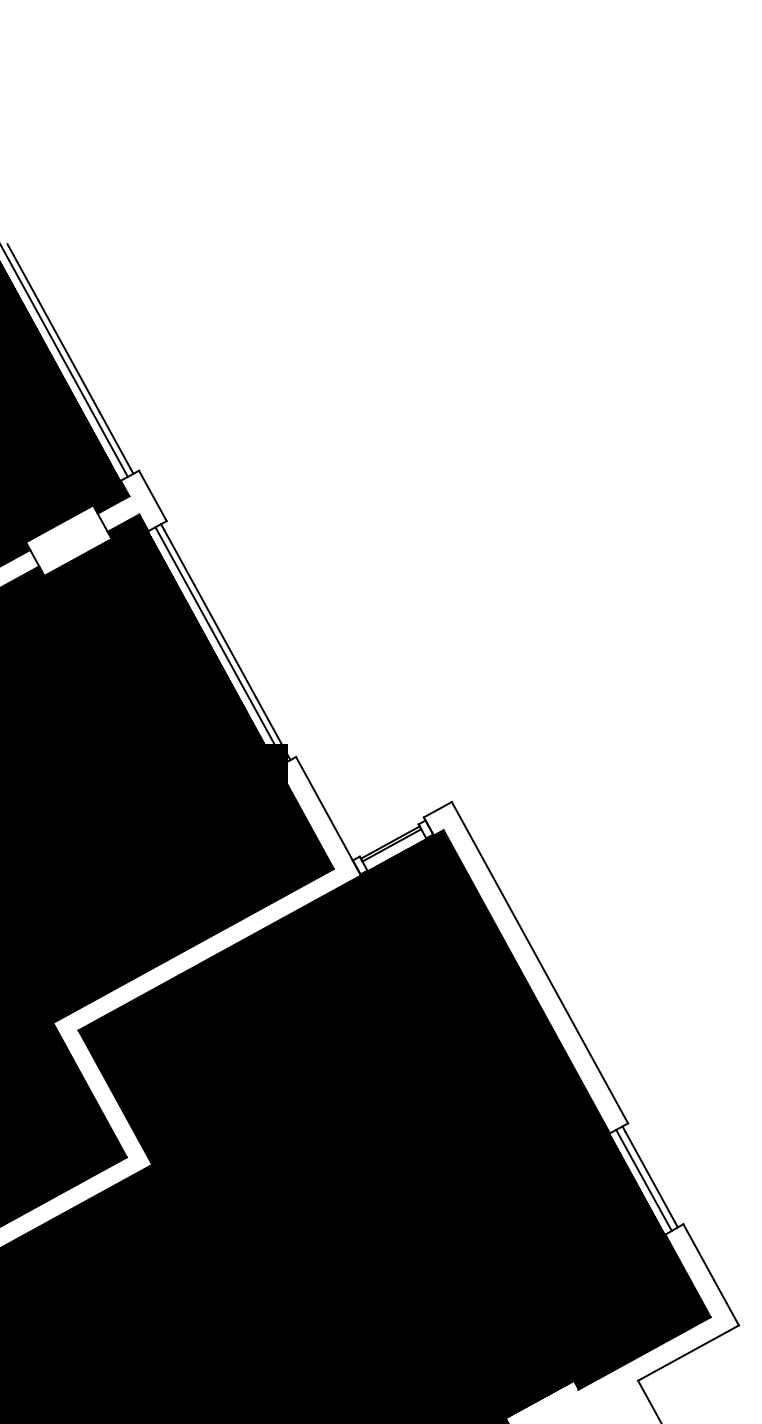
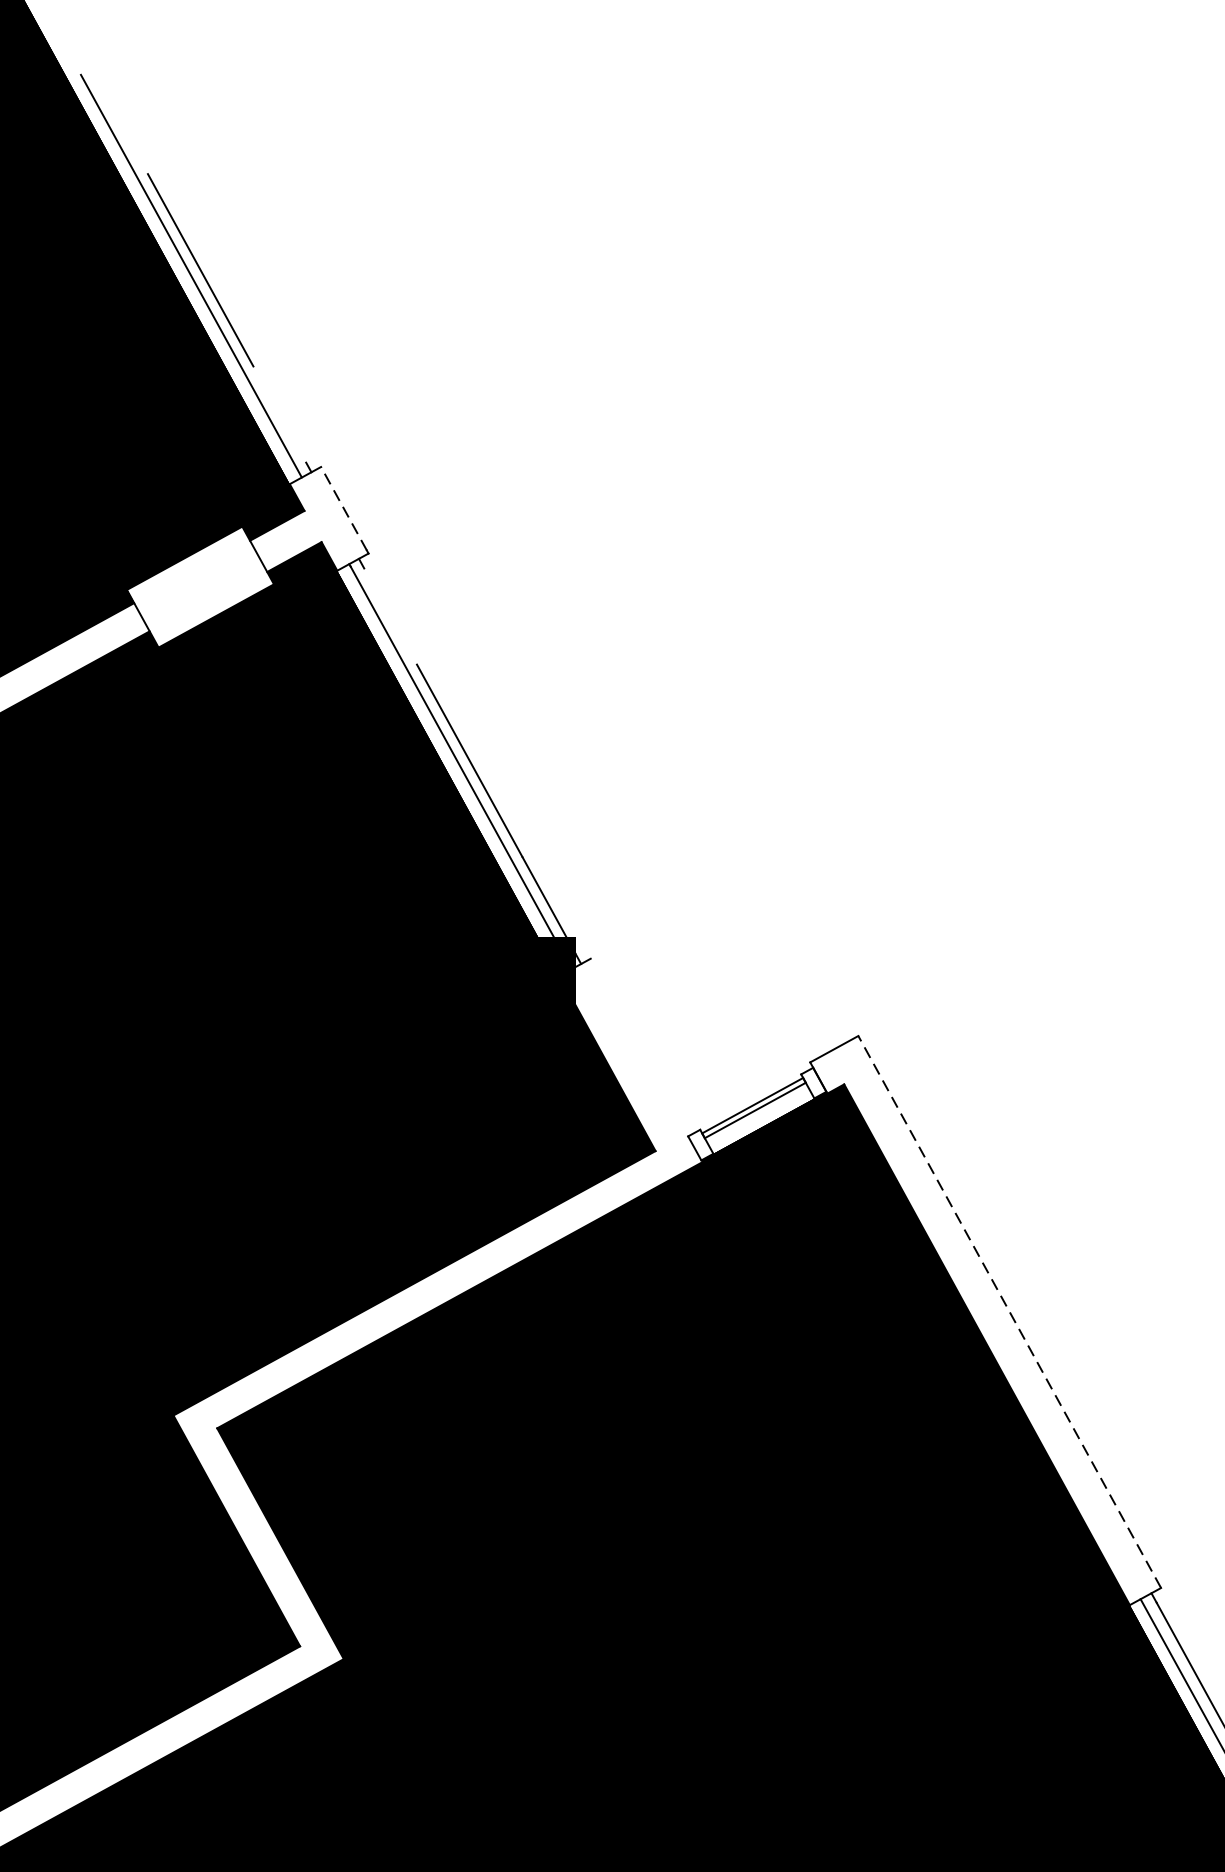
line: (22, 272) -> (120, 126), removed
line: (114, 440) -> (278, 415), removed
line: (152, 495) -> (344, 509), solid -> dashed
line: (179, 557) -> (390, 616), removed
line: (328, 816) -> (646, 1060), removed
line: (539, 962) -> (1008, 1311), solid -> dashed

